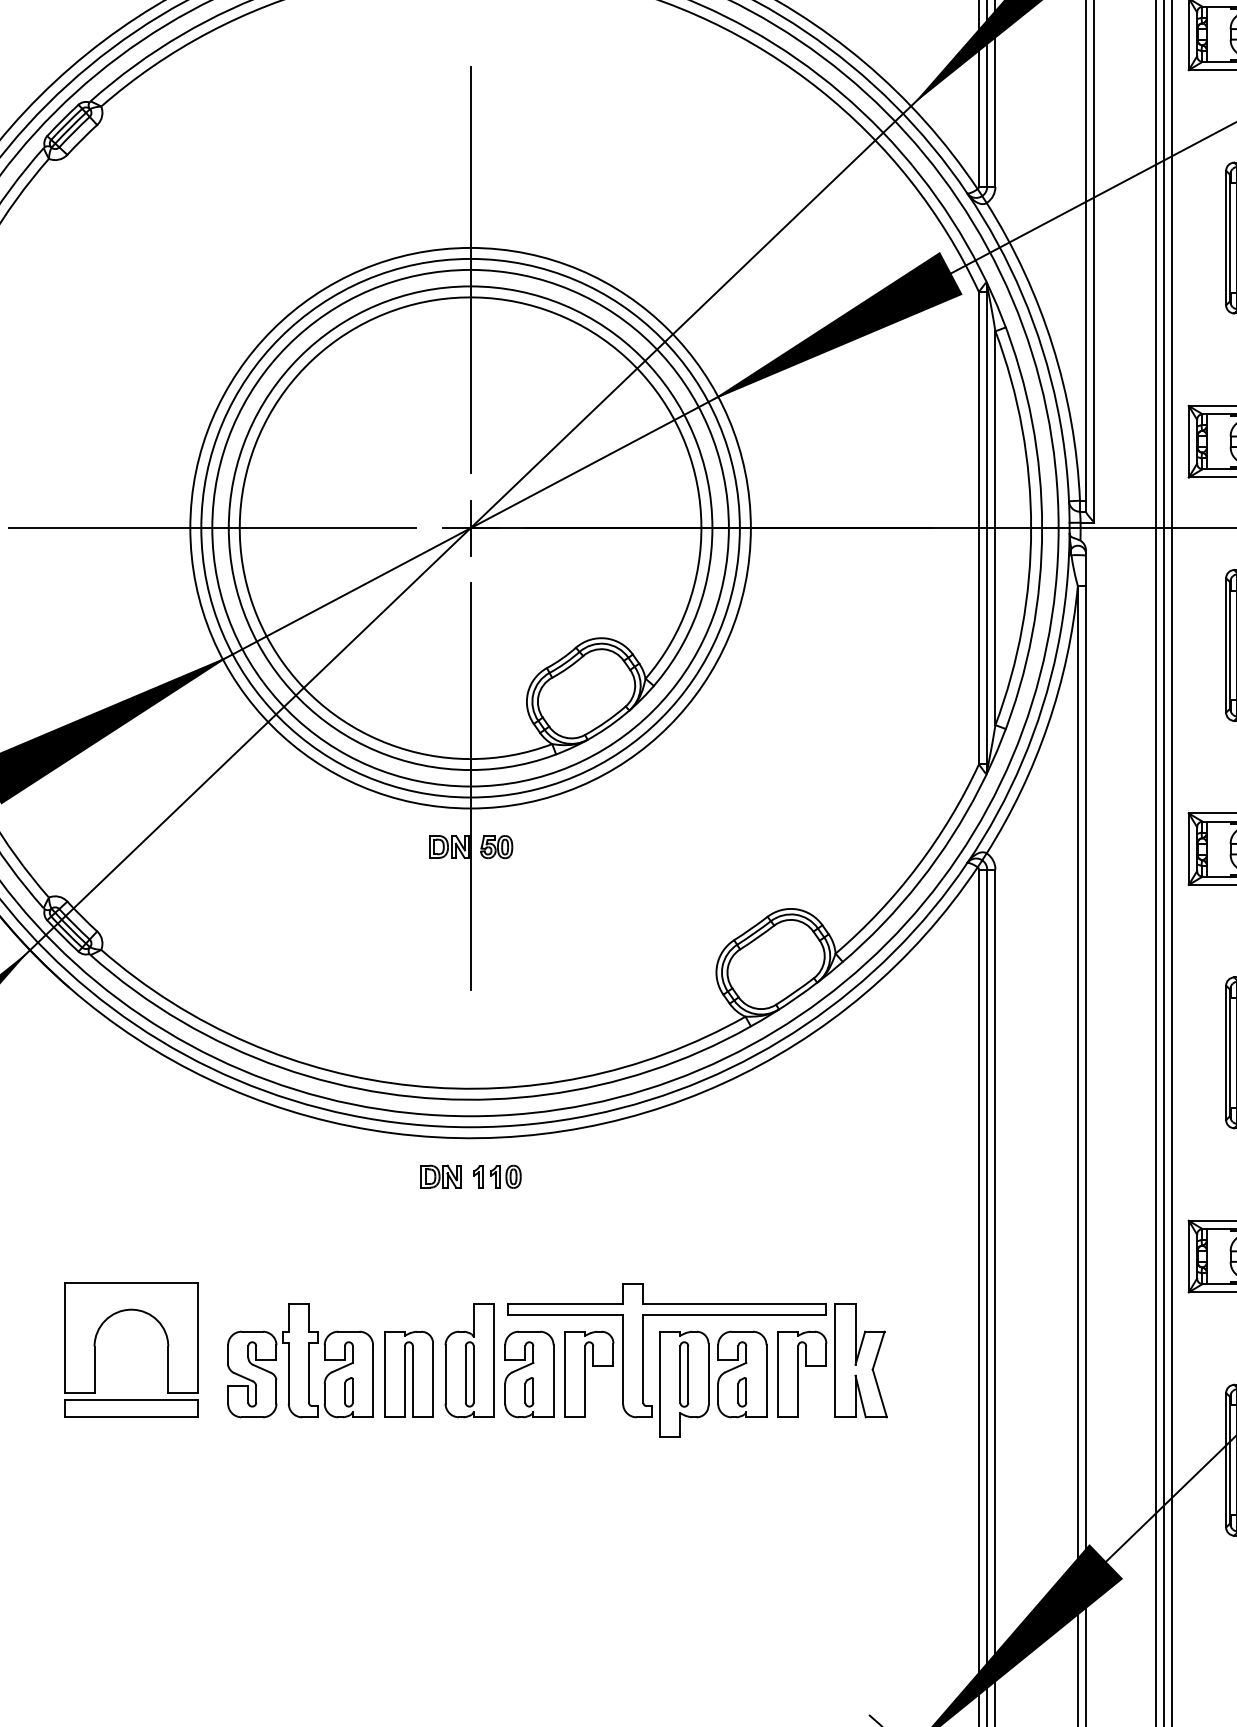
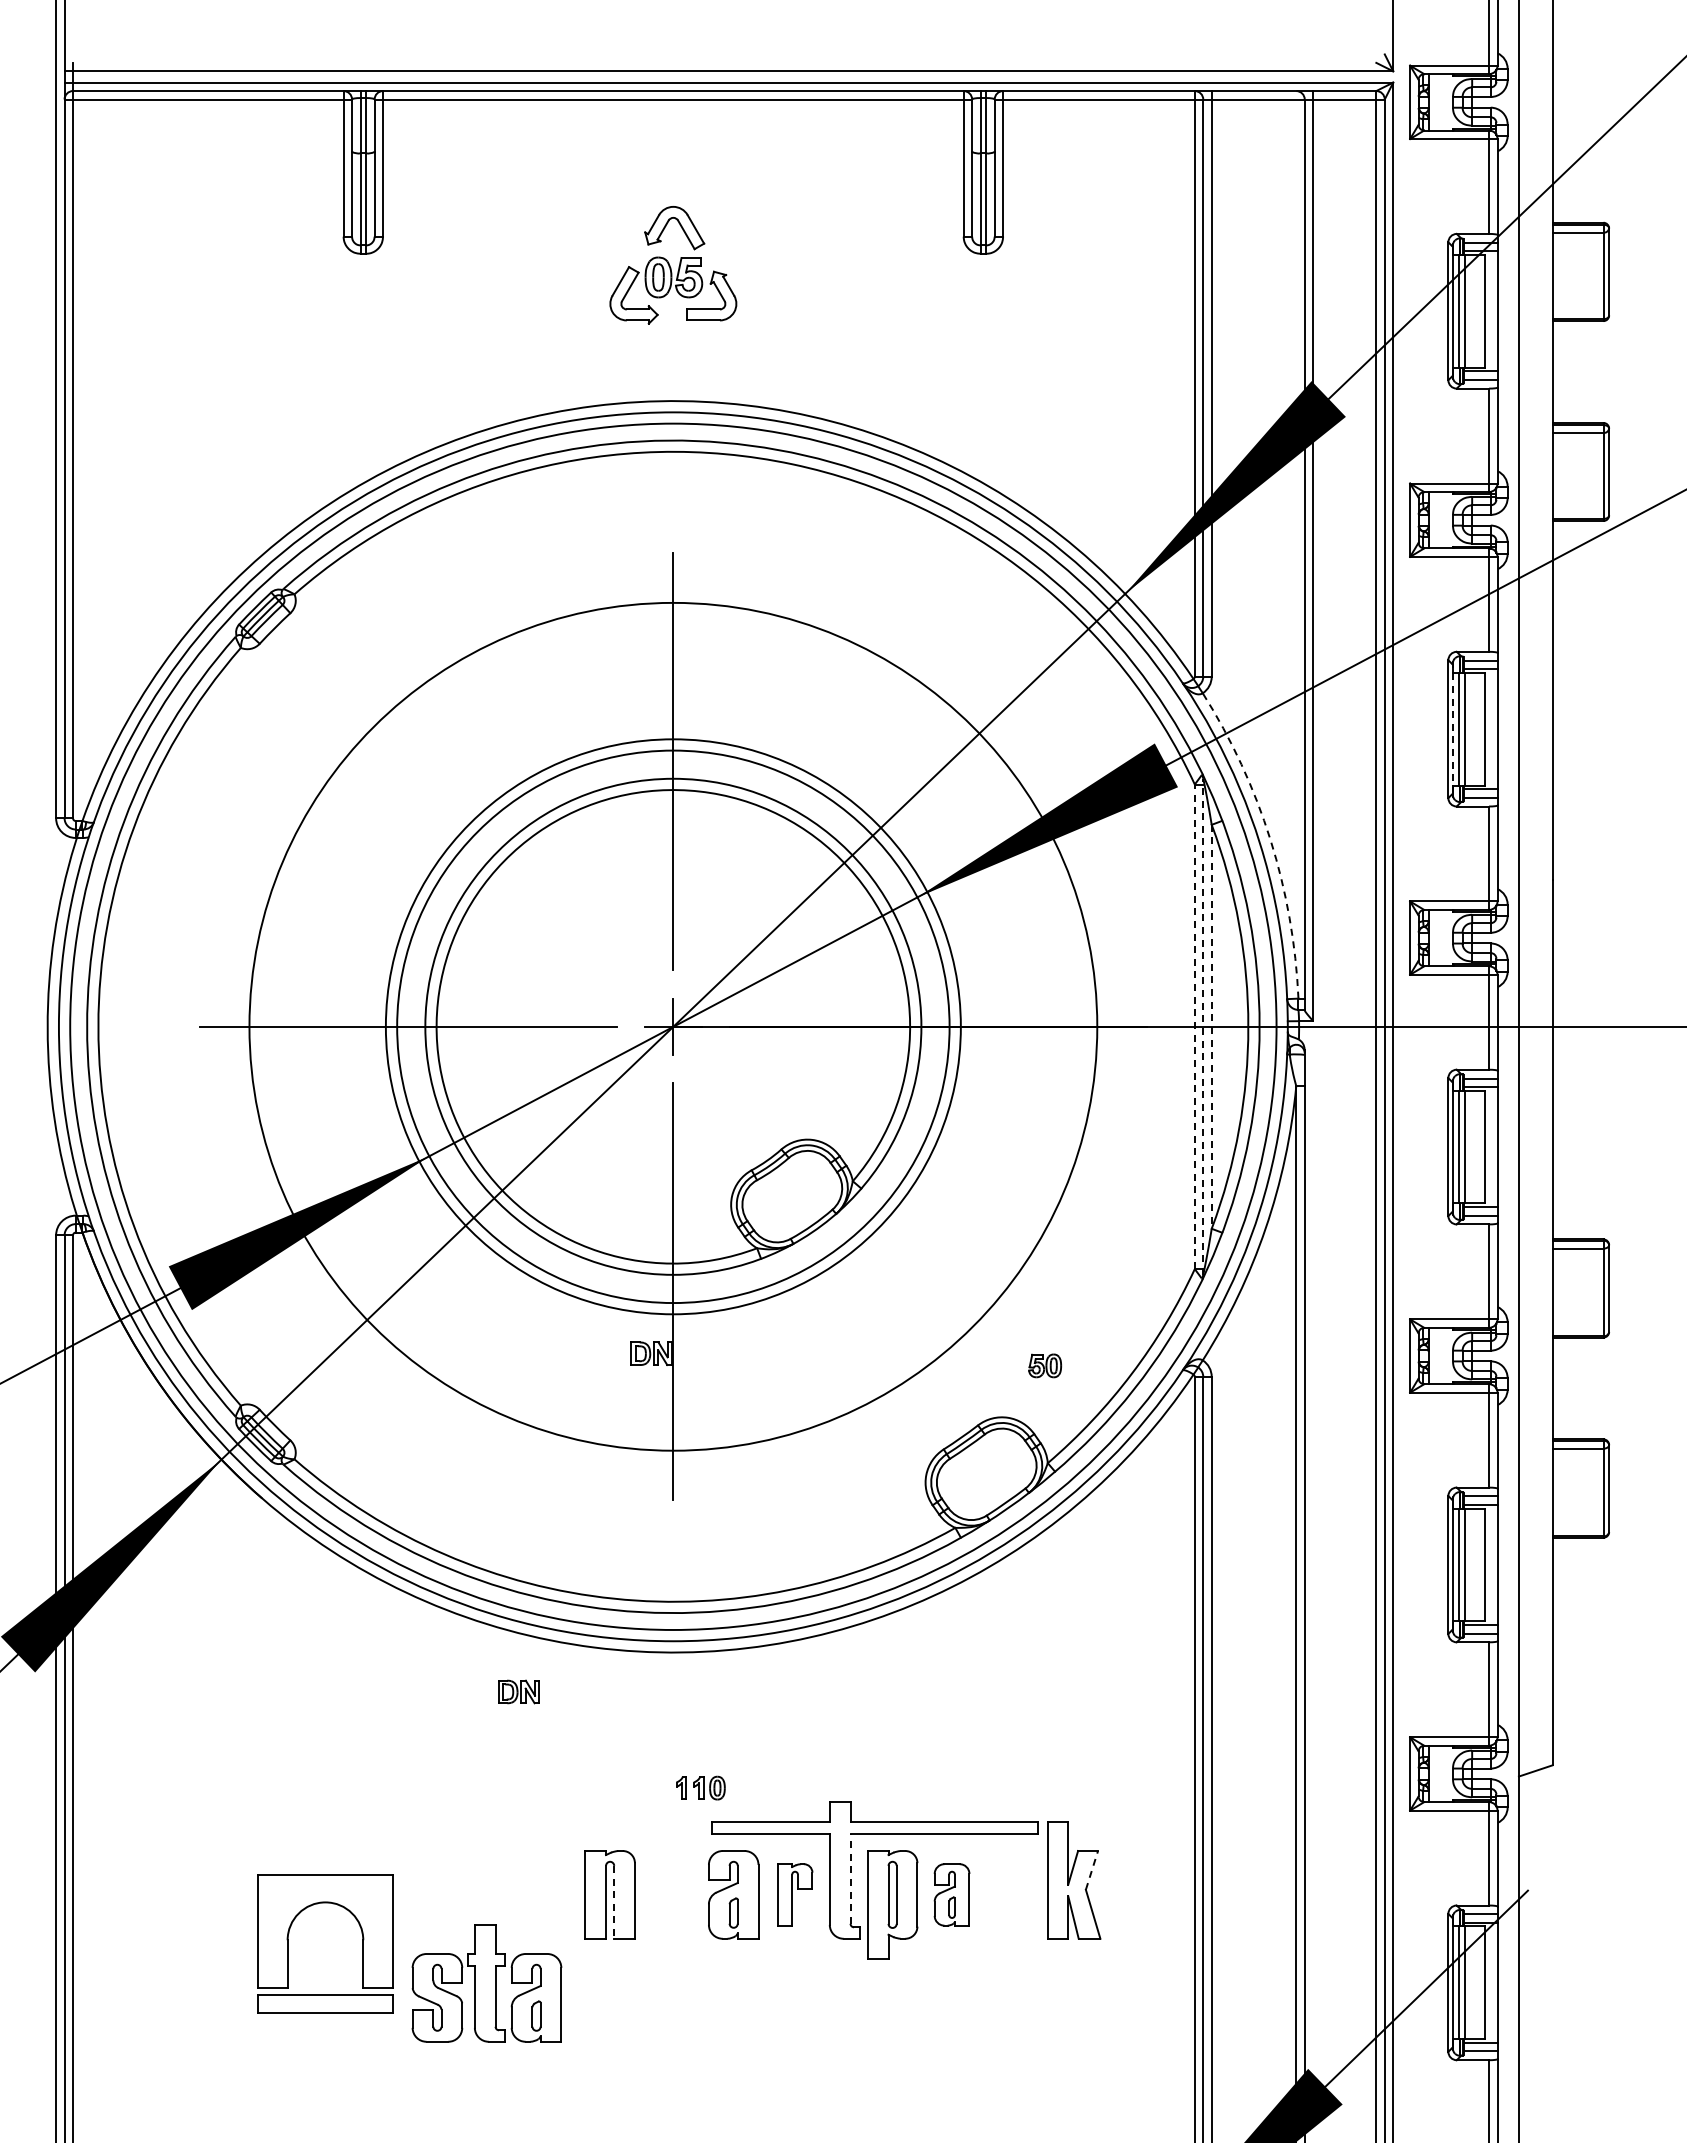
line: (1230, 238) -> (1452, 729), solid -> dashed
arc: (1052, 345) -> (1270, 839), solid -> dashed
circle: (470, 527) -> (673, 1026), size x1.6
line: (978, 527) -> (1194, 1026), solid -> dashed
line: (987, 527) -> (1203, 1026), solid -> dashed
line: (995, 527) -> (1211, 1026), solid -> dashed
part: (497, 846) -> (1045, 1365), moved
part: (440, 1176) -> (518, 1691), moved
part: (497, 1176) -> (700, 1787), moved
part: (95, 1349) -> (288, 1943), moved
line: (879, 1349) -> (1092, 1869), solid -> dashed
line: (643, 1358) -> (850, 1878), solid -> dashed
part: (300, 1360) -> (486, 1983), moved
part: (468, 1360) -> (671, 1880), removed
part: (588, 1374) -> (794, 1894), size x0.7
part: (741, 1374) -> (951, 1894), size x0.7
part: (802, 1374) -> (1013, 1894), removed
line: (413, 1381) -> (614, 1902), solid -> dashed

